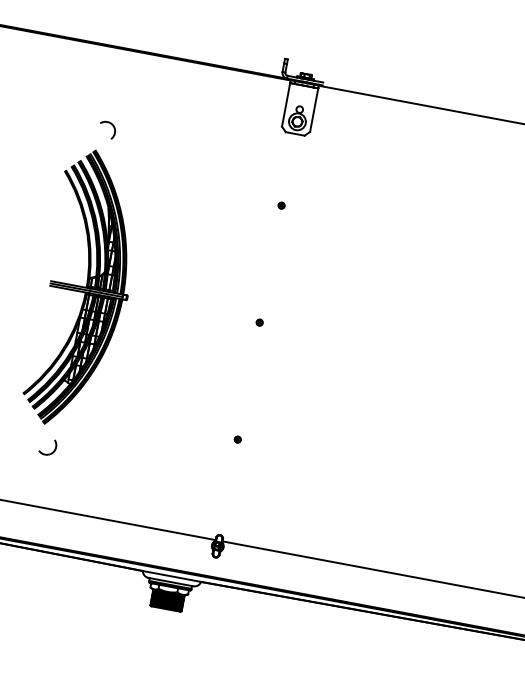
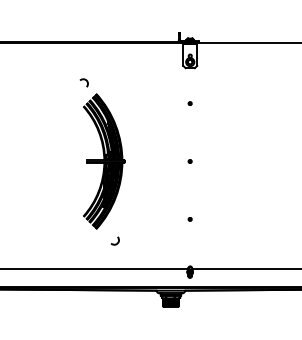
arc: (107, 124) -> (83, 80), moved
arc: (45, 452) -> (114, 243), moved

